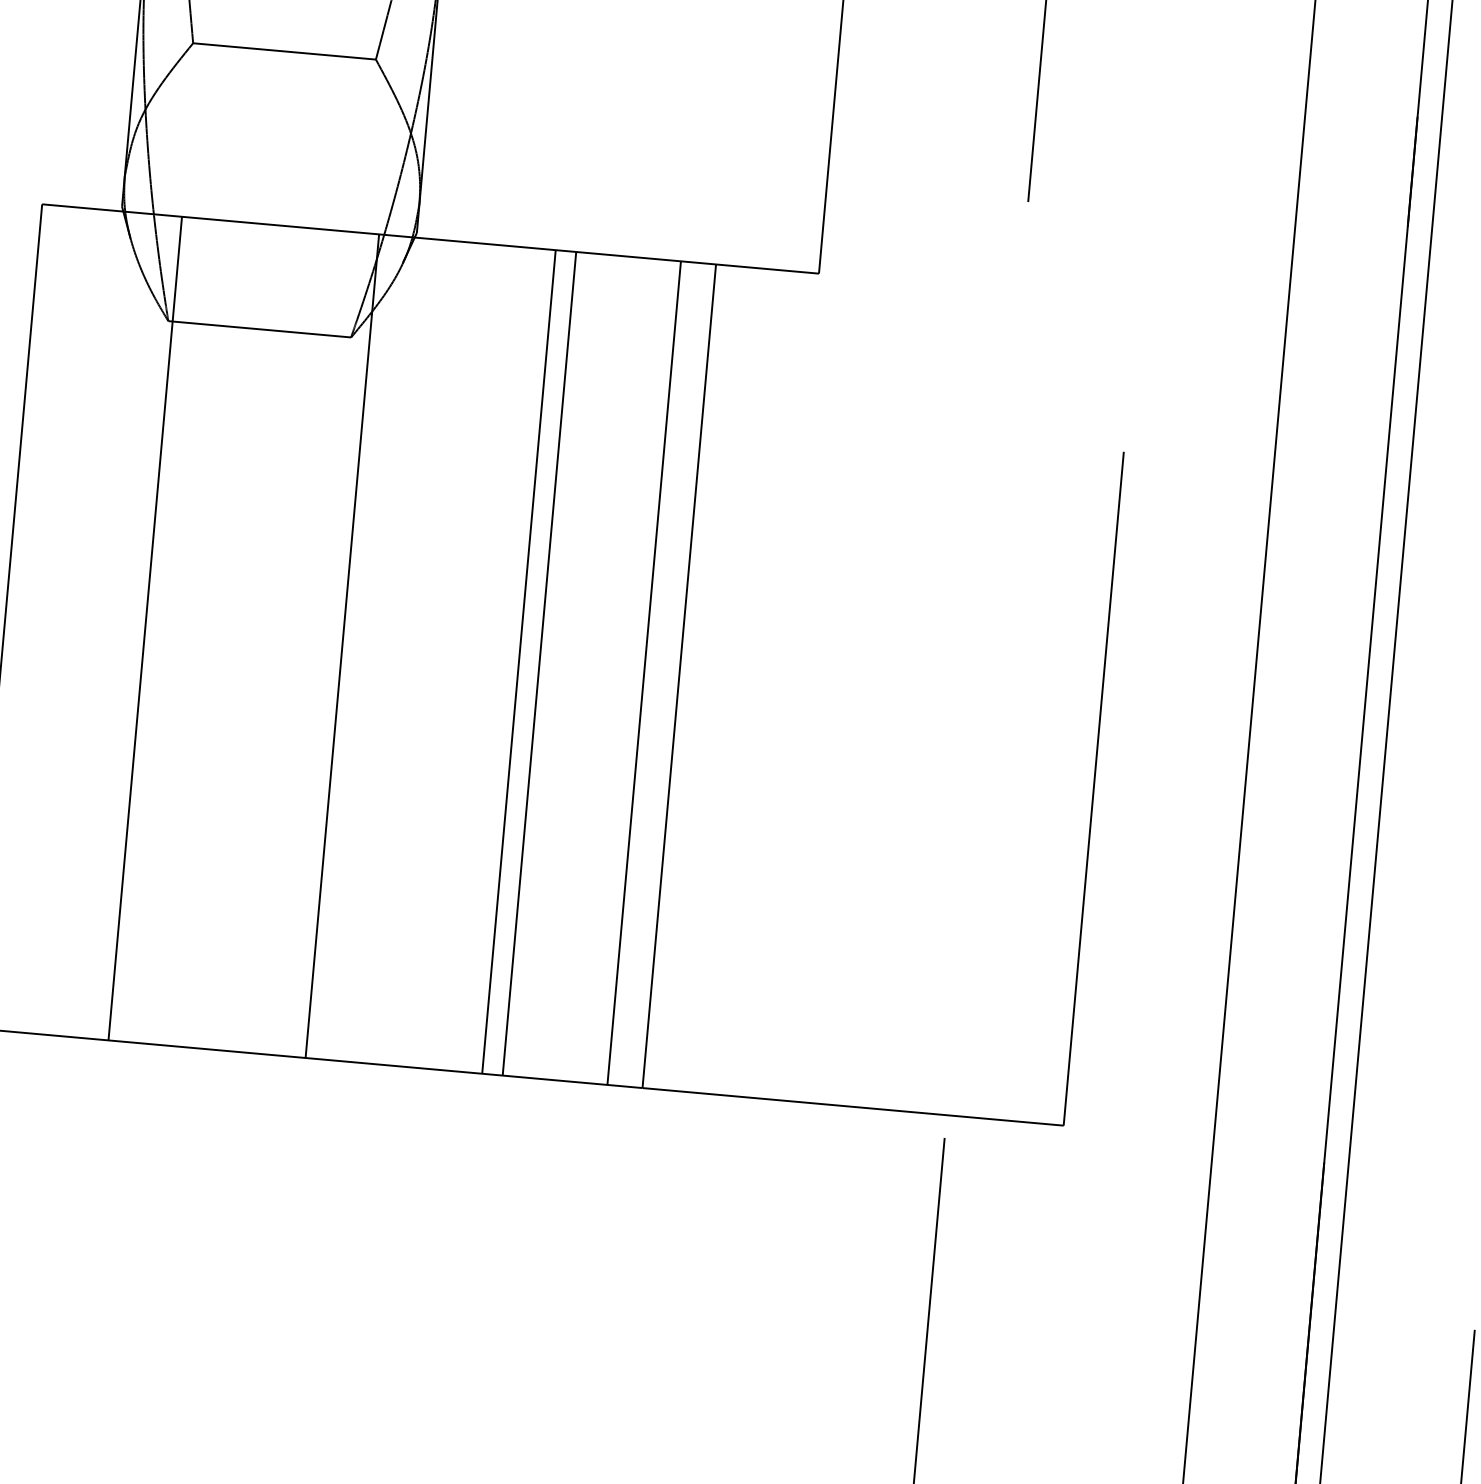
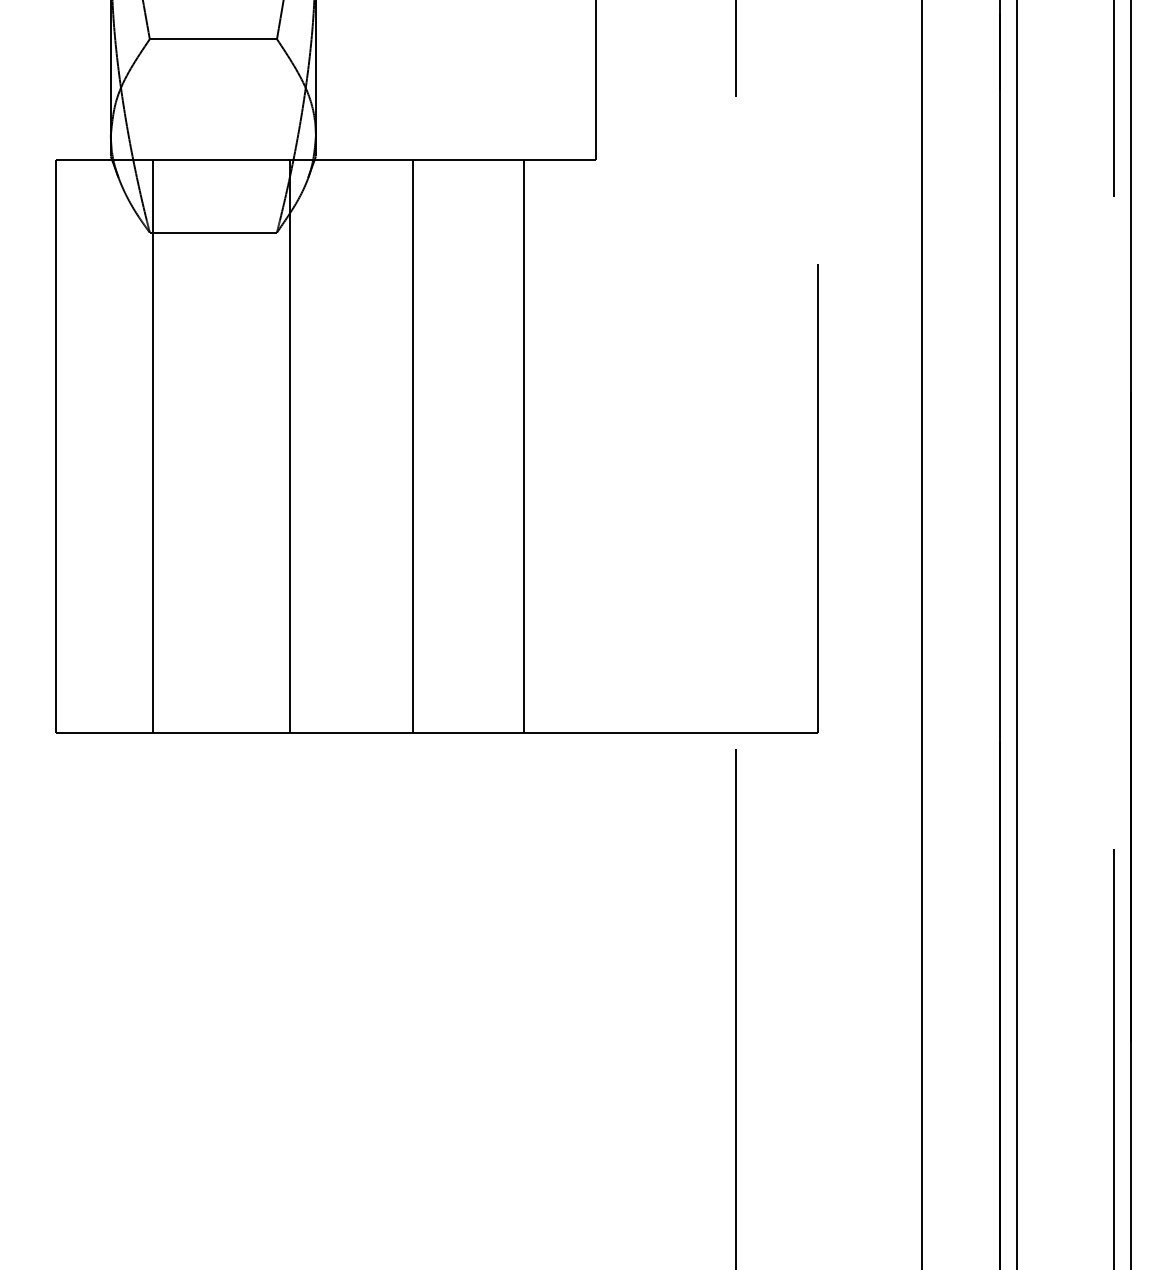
line: (540, 662) -> (427, 445), removed
line: (644, 672) -> (500, 445), removed

